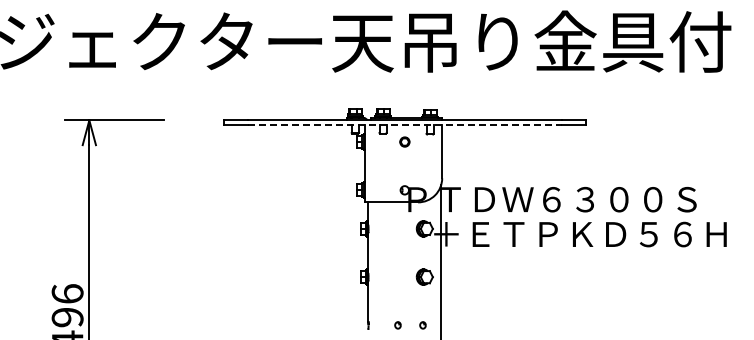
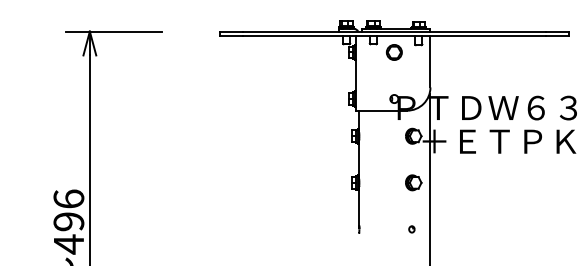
line: (404, 125) -> (394, 36), dashed -> solid
part: (404, 141) -> (394, 51), size x1.67
part: (397, 325) -> (387, 229), removed

